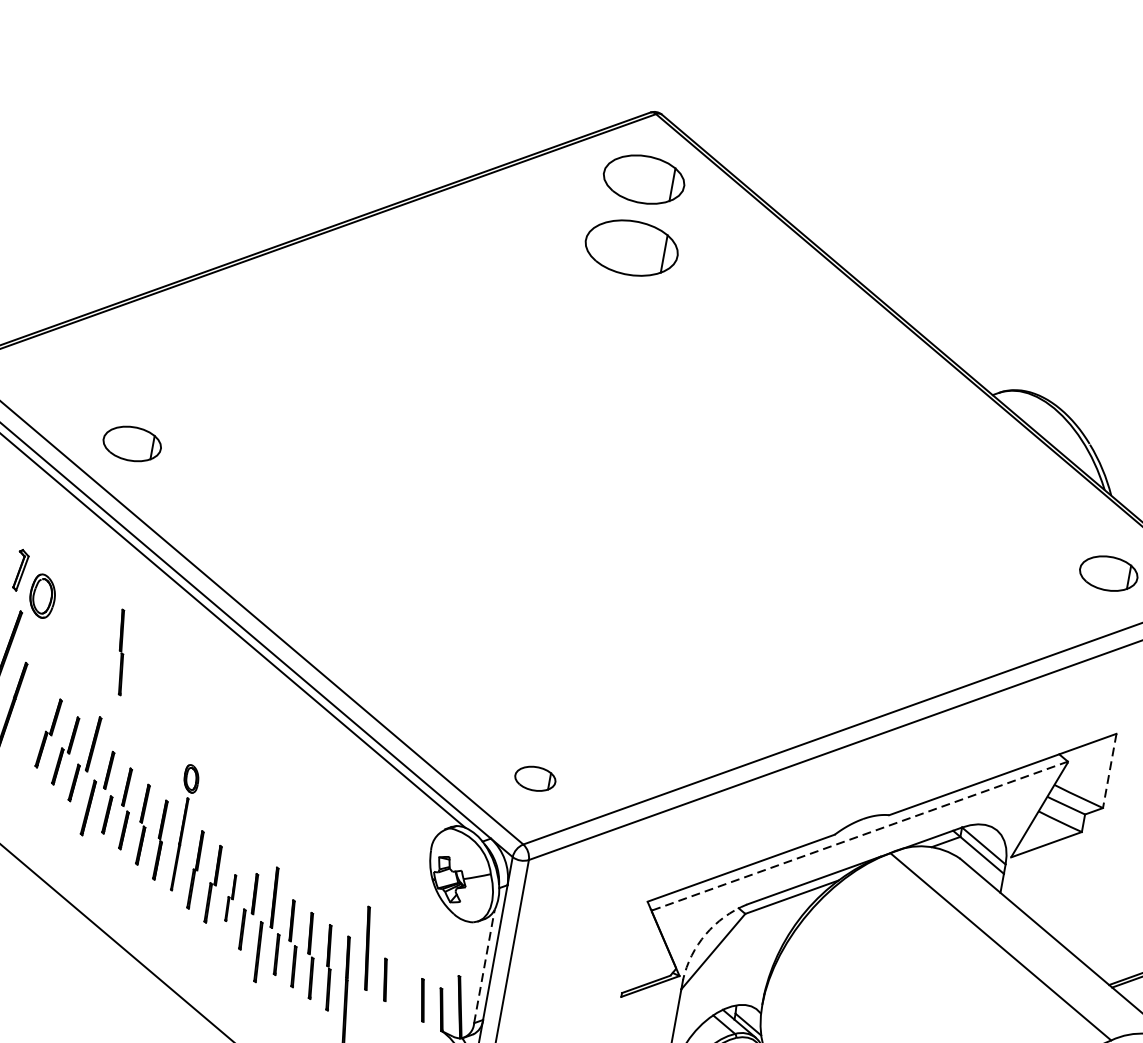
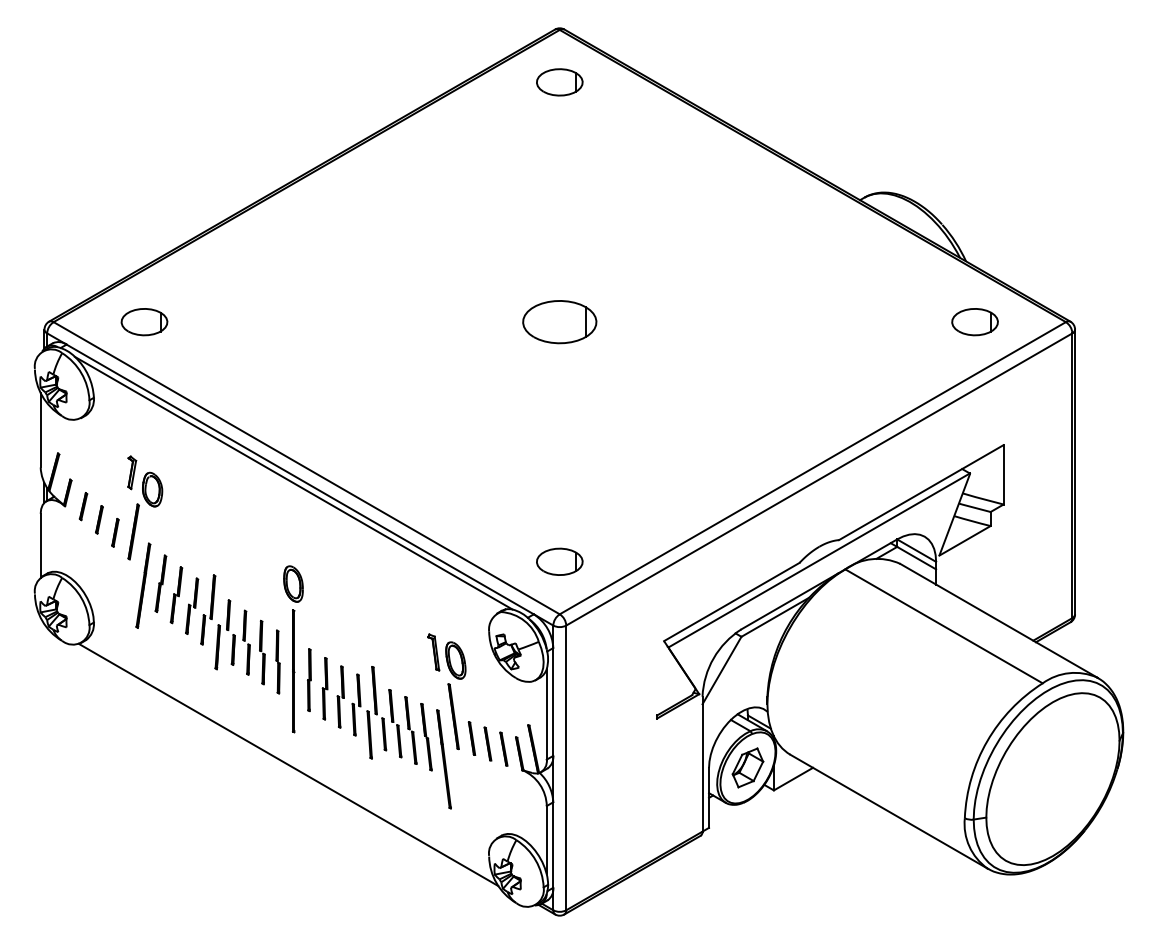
part: (643, 179) -> (559, 82), size x0.71
part: (631, 248) -> (559, 322), moved
part: (132, 444) -> (144, 322), moved
part: (121, 652) -> (221, 522), removed
part: (31, 715) -> (160, 583), added
line: (1109, 770) -> (1003, 474), dashed -> solid
part: (534, 778) -> (559, 561), size x1.43
part: (182, 827) -> (293, 649), size x1.67
line: (860, 836) -> (819, 560), dashed -> solid
part: (372, 871) -> (446, 656), added
part: (230, 897) -> (340, 696), size x1.67
arc: (705, 934) -> (713, 658), dashed -> solid
line: (484, 965) -> (546, 713), dashed -> solid
line: (403, 989) -> (487, 743), added

